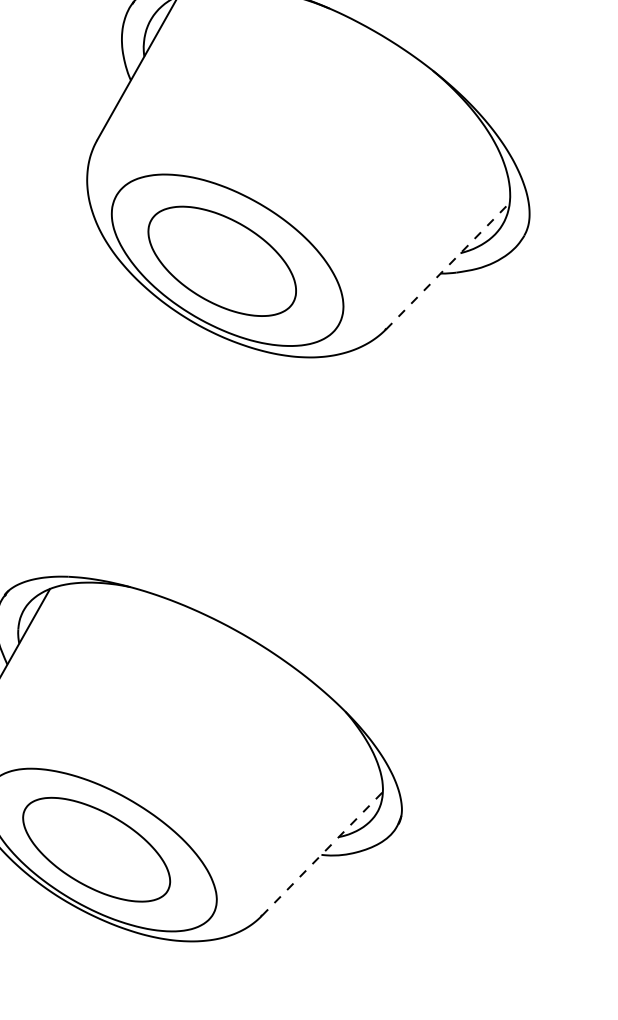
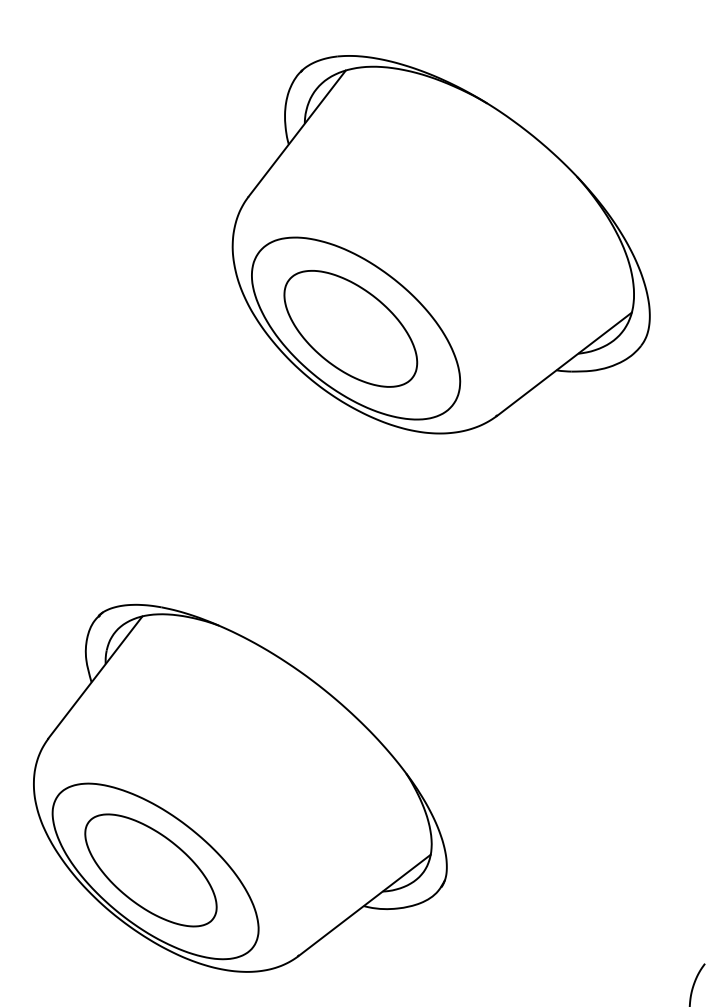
line: (448, 266) -> (564, 364), dashed -> solid
line: (323, 854) -> (365, 905), dashed -> solid

